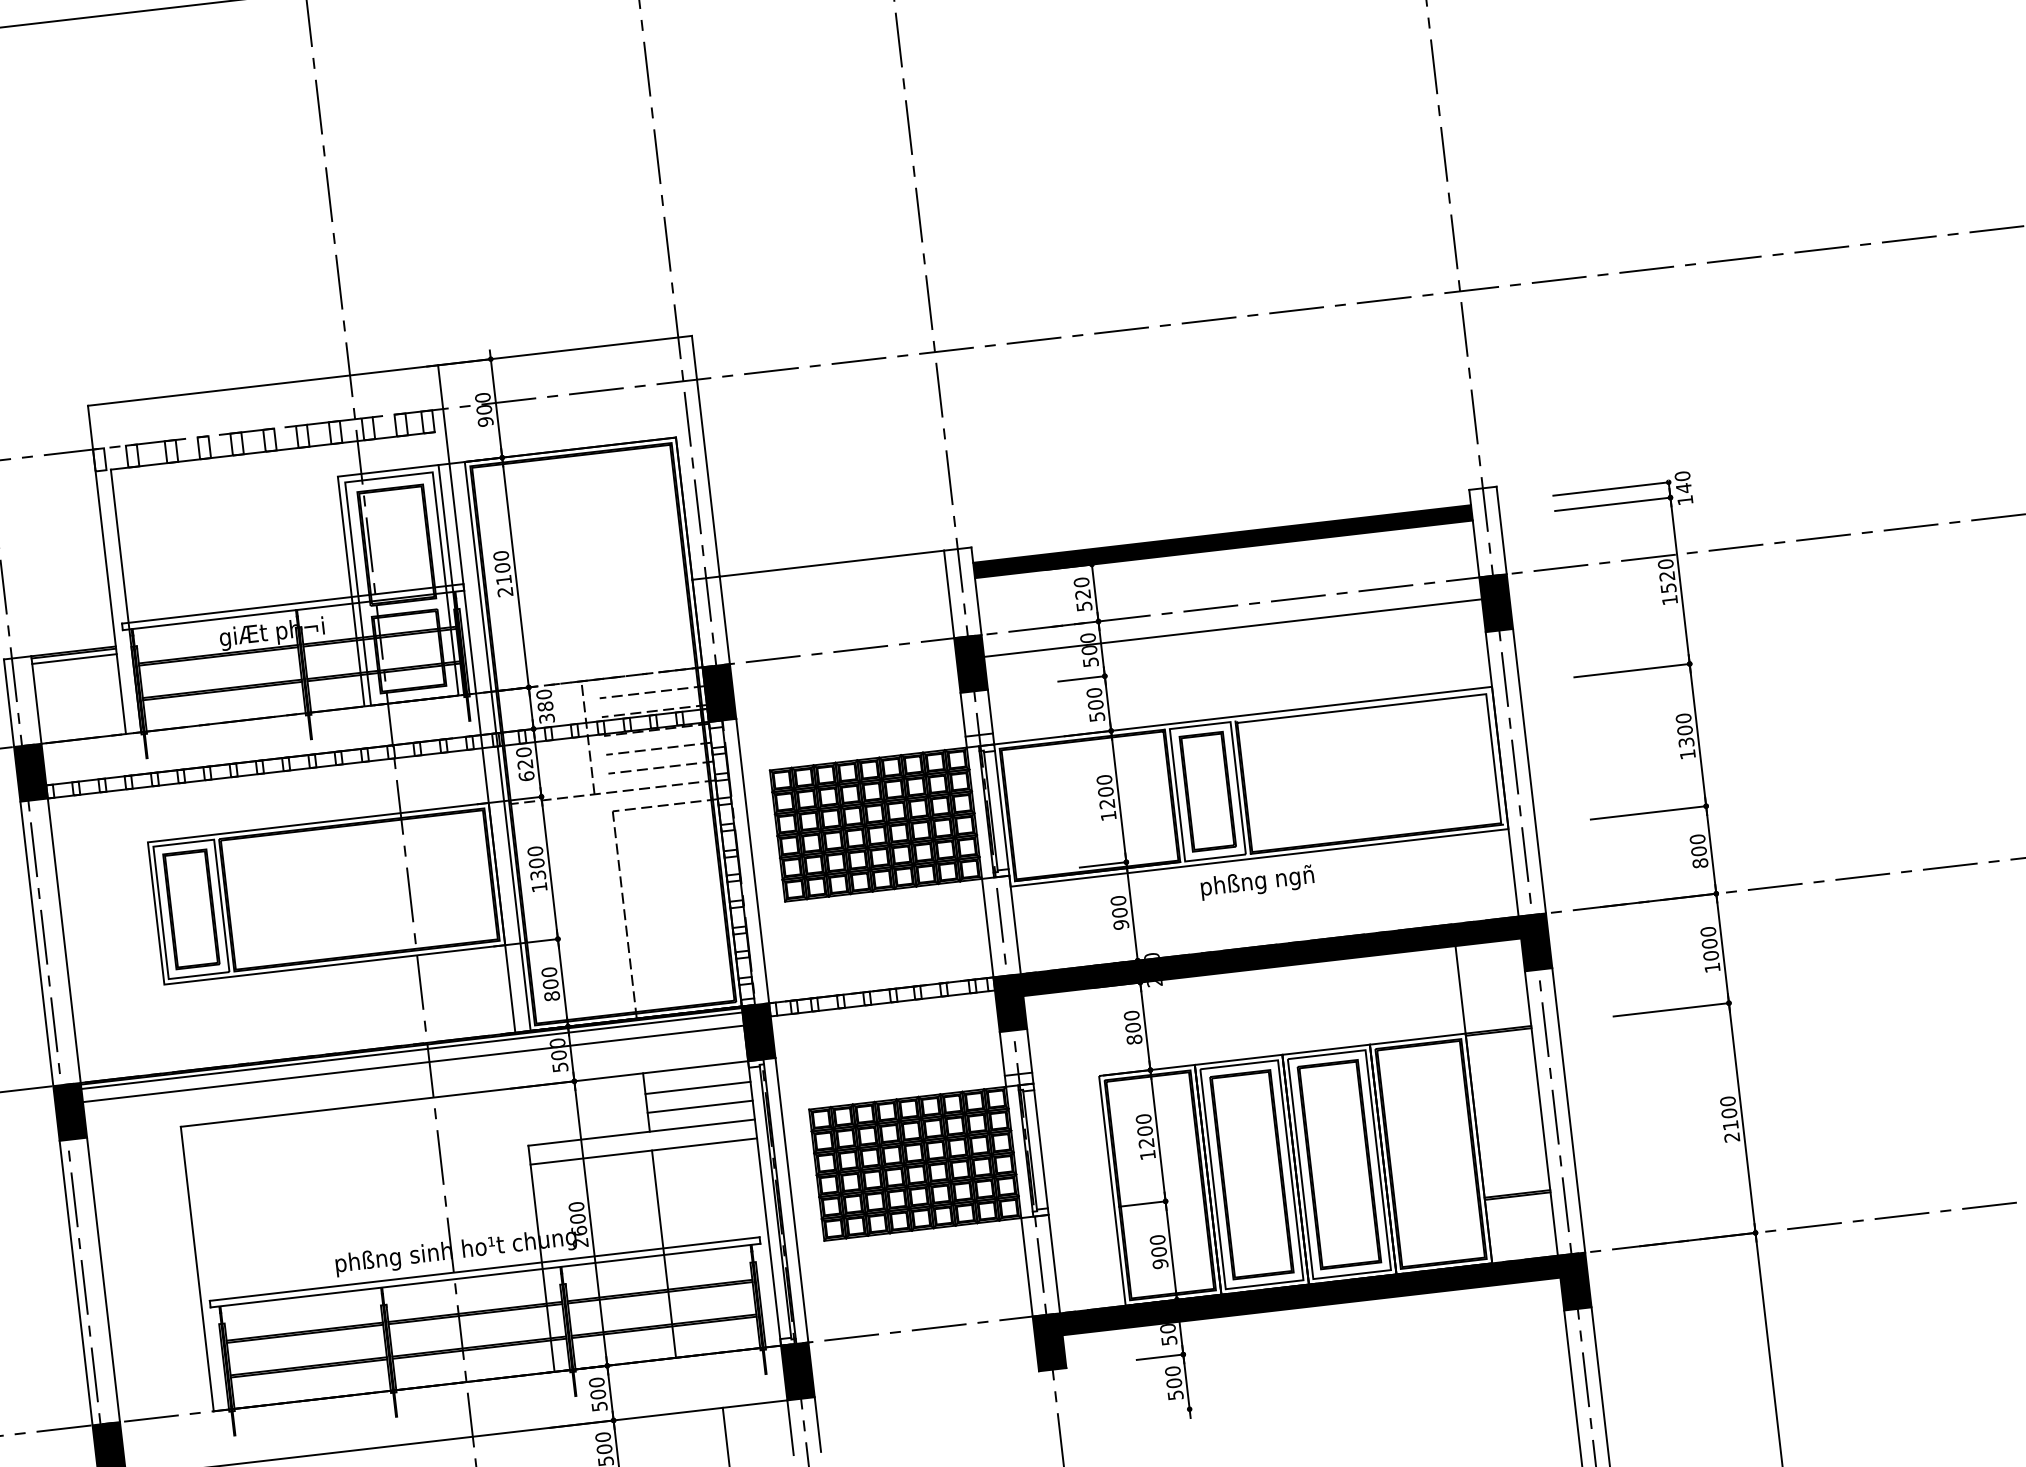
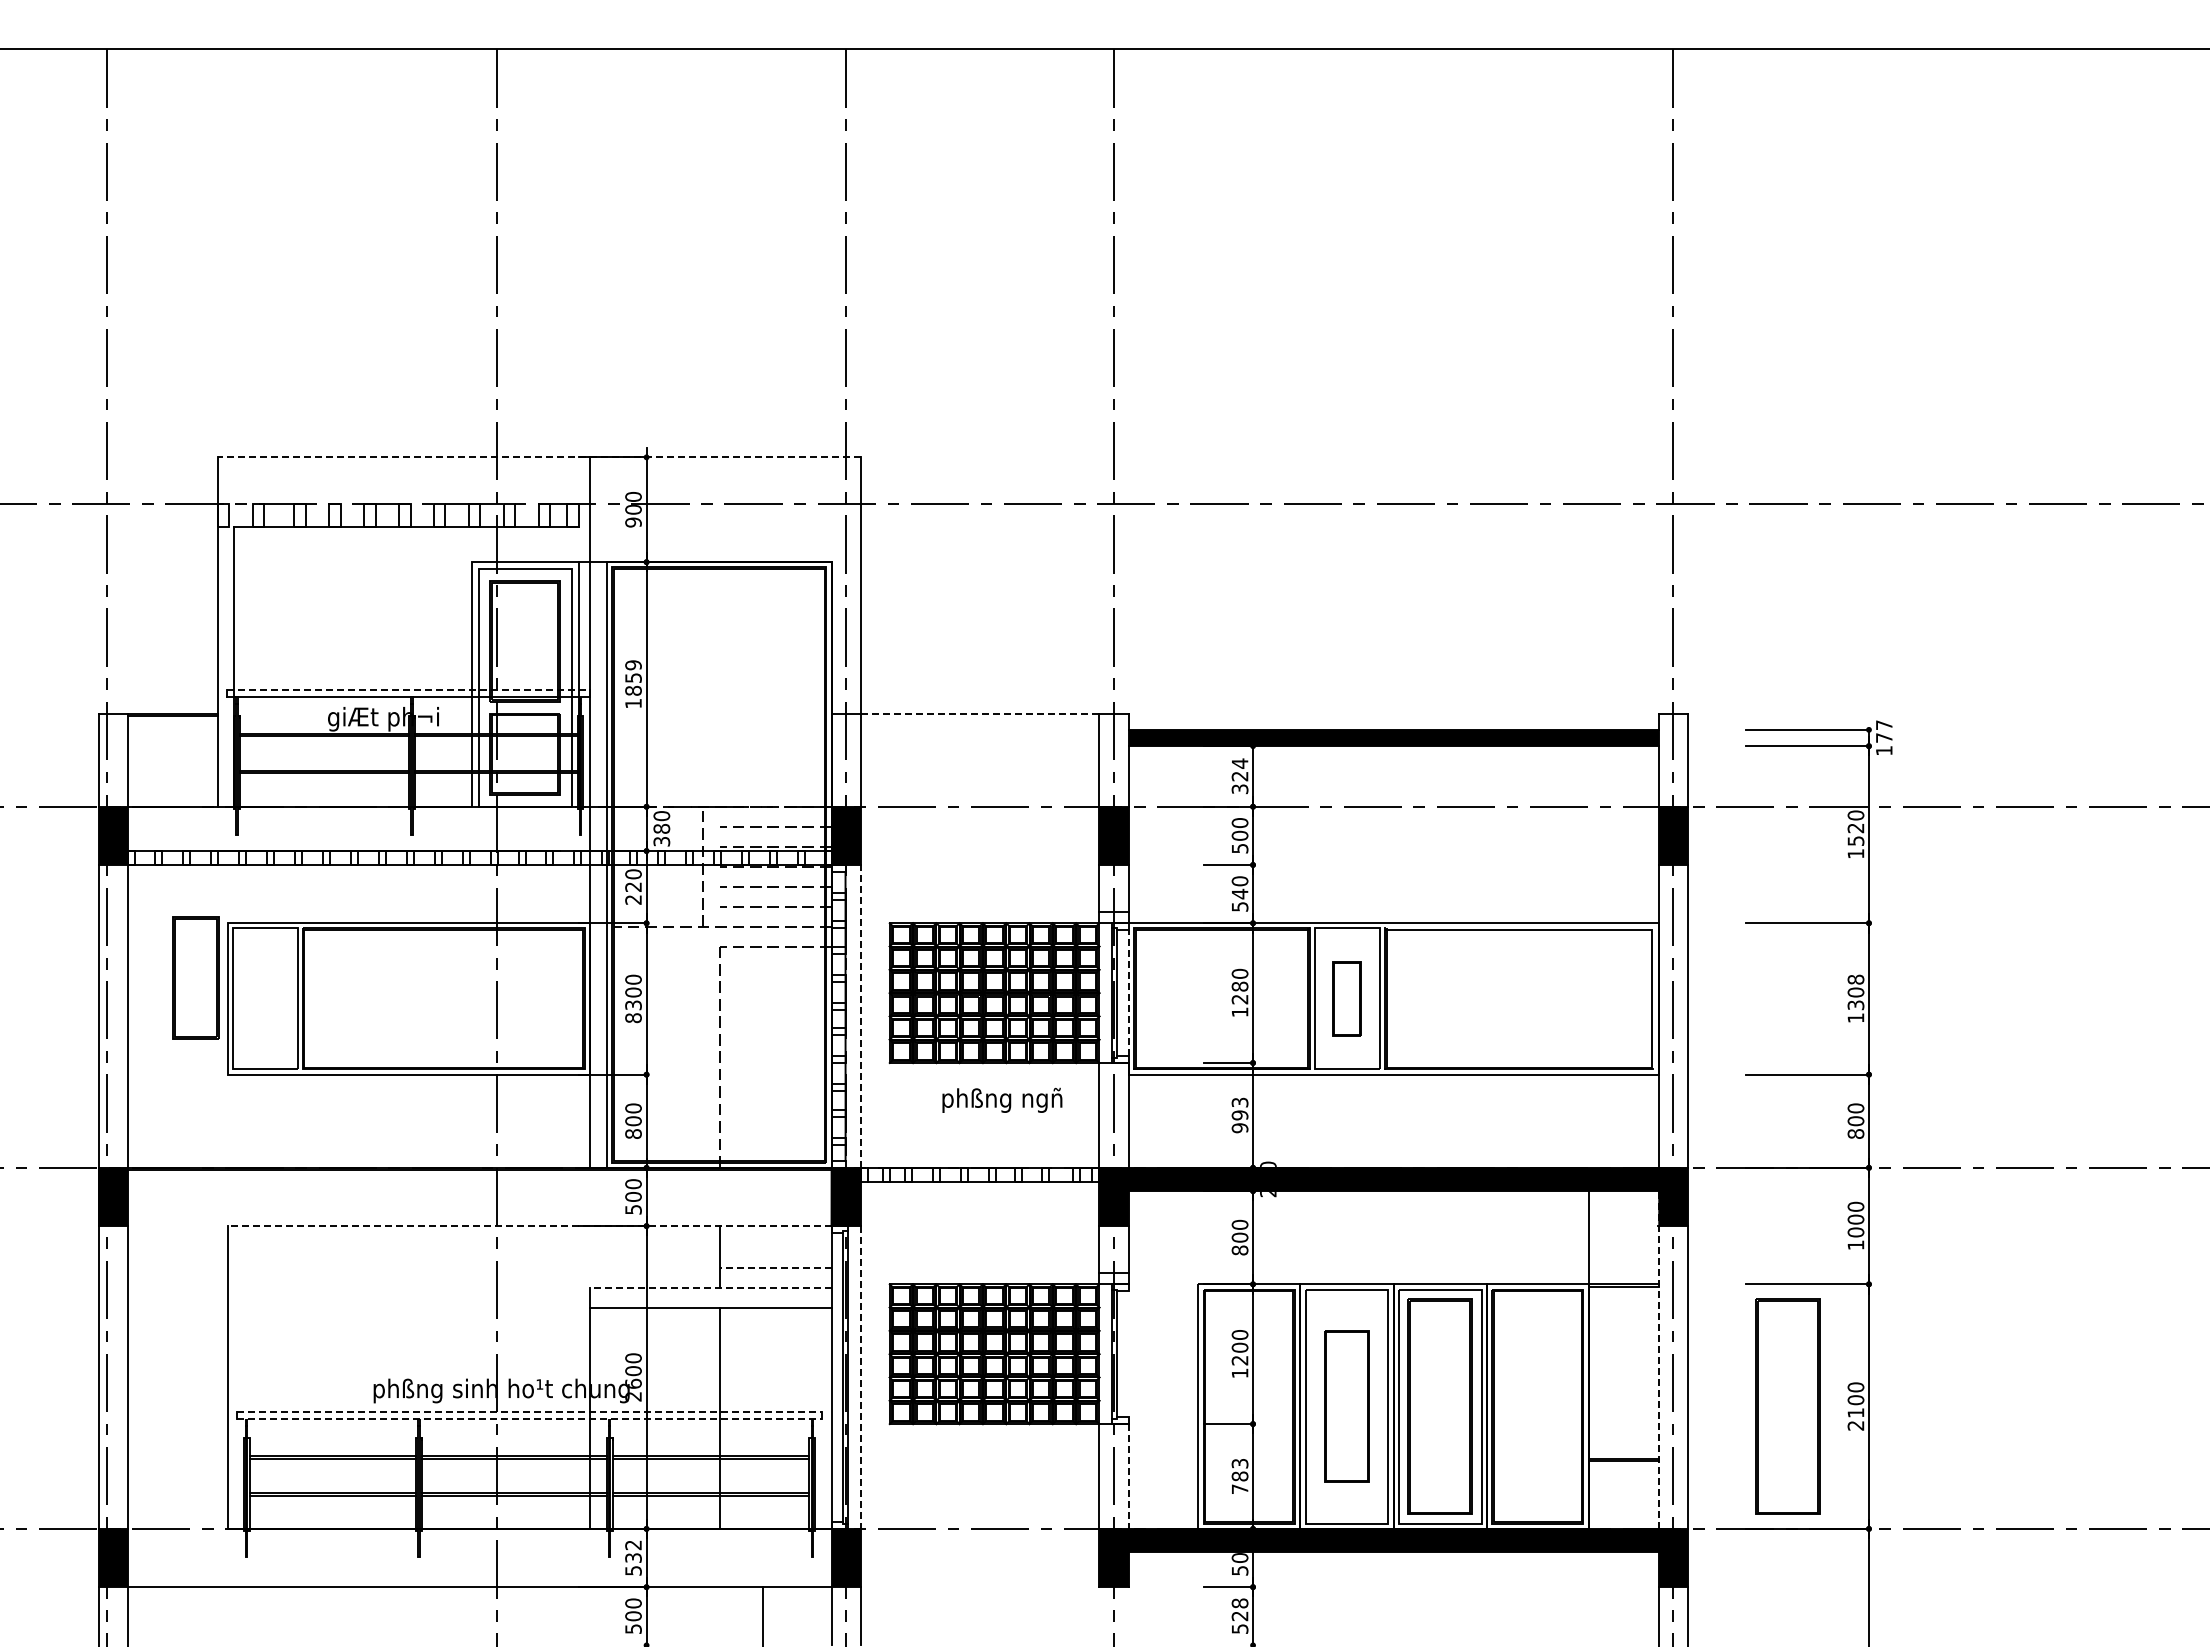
line: (389, 371) -> (538, 457), solid -> dashed
text: (1682, 482) -> (1883, 731), 140 -> 177
line: (831, 563) -> (979, 713), solid -> dashed
text: (503, 574) -> (633, 684), 2100 -> 1859
text: (1082, 593) -> (1239, 775), 520 -> 324
line: (292, 604) -> (408, 690), solid -> dashed
line: (1233, 628) -> (1393, 830), removed
line: (74, 658) -> (172, 721), removed
text: (1095, 704) -> (1239, 893), 500 -> 540
text: (1684, 718) -> (1856, 979), 1300 -> 1308
text: (526, 775) -> (633, 899), 620 -> 220
text: (1106, 791) -> (1240, 986), 1200 -> 1280
part: (1207, 791) -> (1346, 998), size x0.6
line: (1001, 810) -> (1128, 993), solid -> dashed
line: (752, 860) -> (860, 1015), solid -> dashed
text: (1257, 881) -> (1002, 1099), moved
text: (539, 887) -> (633, 1018), 1300 -> 8300
text: (1118, 906) -> (1239, 1108), 900 -> 993
part: (190, 909) -> (195, 977), moved
line: (411, 1051) -> (479, 1174), removed
line: (413, 1064) -> (479, 1188), removed
line: (697, 1088) -> (775, 1248), removed
line: (464, 1094) -> (529, 1226), solid -> dashed
line: (1539, 1097) -> (1658, 1360), solid -> dashed
line: (700, 1107) -> (775, 1268), solid -> dashed
part: (1665, 1126) -> (1787, 1406), added
line: (642, 1132) -> (711, 1288), solid -> dashed
line: (1041, 1149) -> (1128, 1354), removed
part: (1251, 1174) -> (1346, 1406), size x0.7
line: (791, 1200) -> (860, 1377), solid -> dashed
text: (1158, 1252) -> (1239, 1476), 900 -> 783
line: (1054, 1264) -> (1128, 1476), solid -> dashed
line: (484, 1269) -> (529, 1412), solid -> dashed
line: (485, 1275) -> (529, 1419), solid -> dashed
text: (1173, 1377) -> (1239, 1609), 500 -> 528
text: (597, 1388) -> (633, 1551), 500 -> 532

